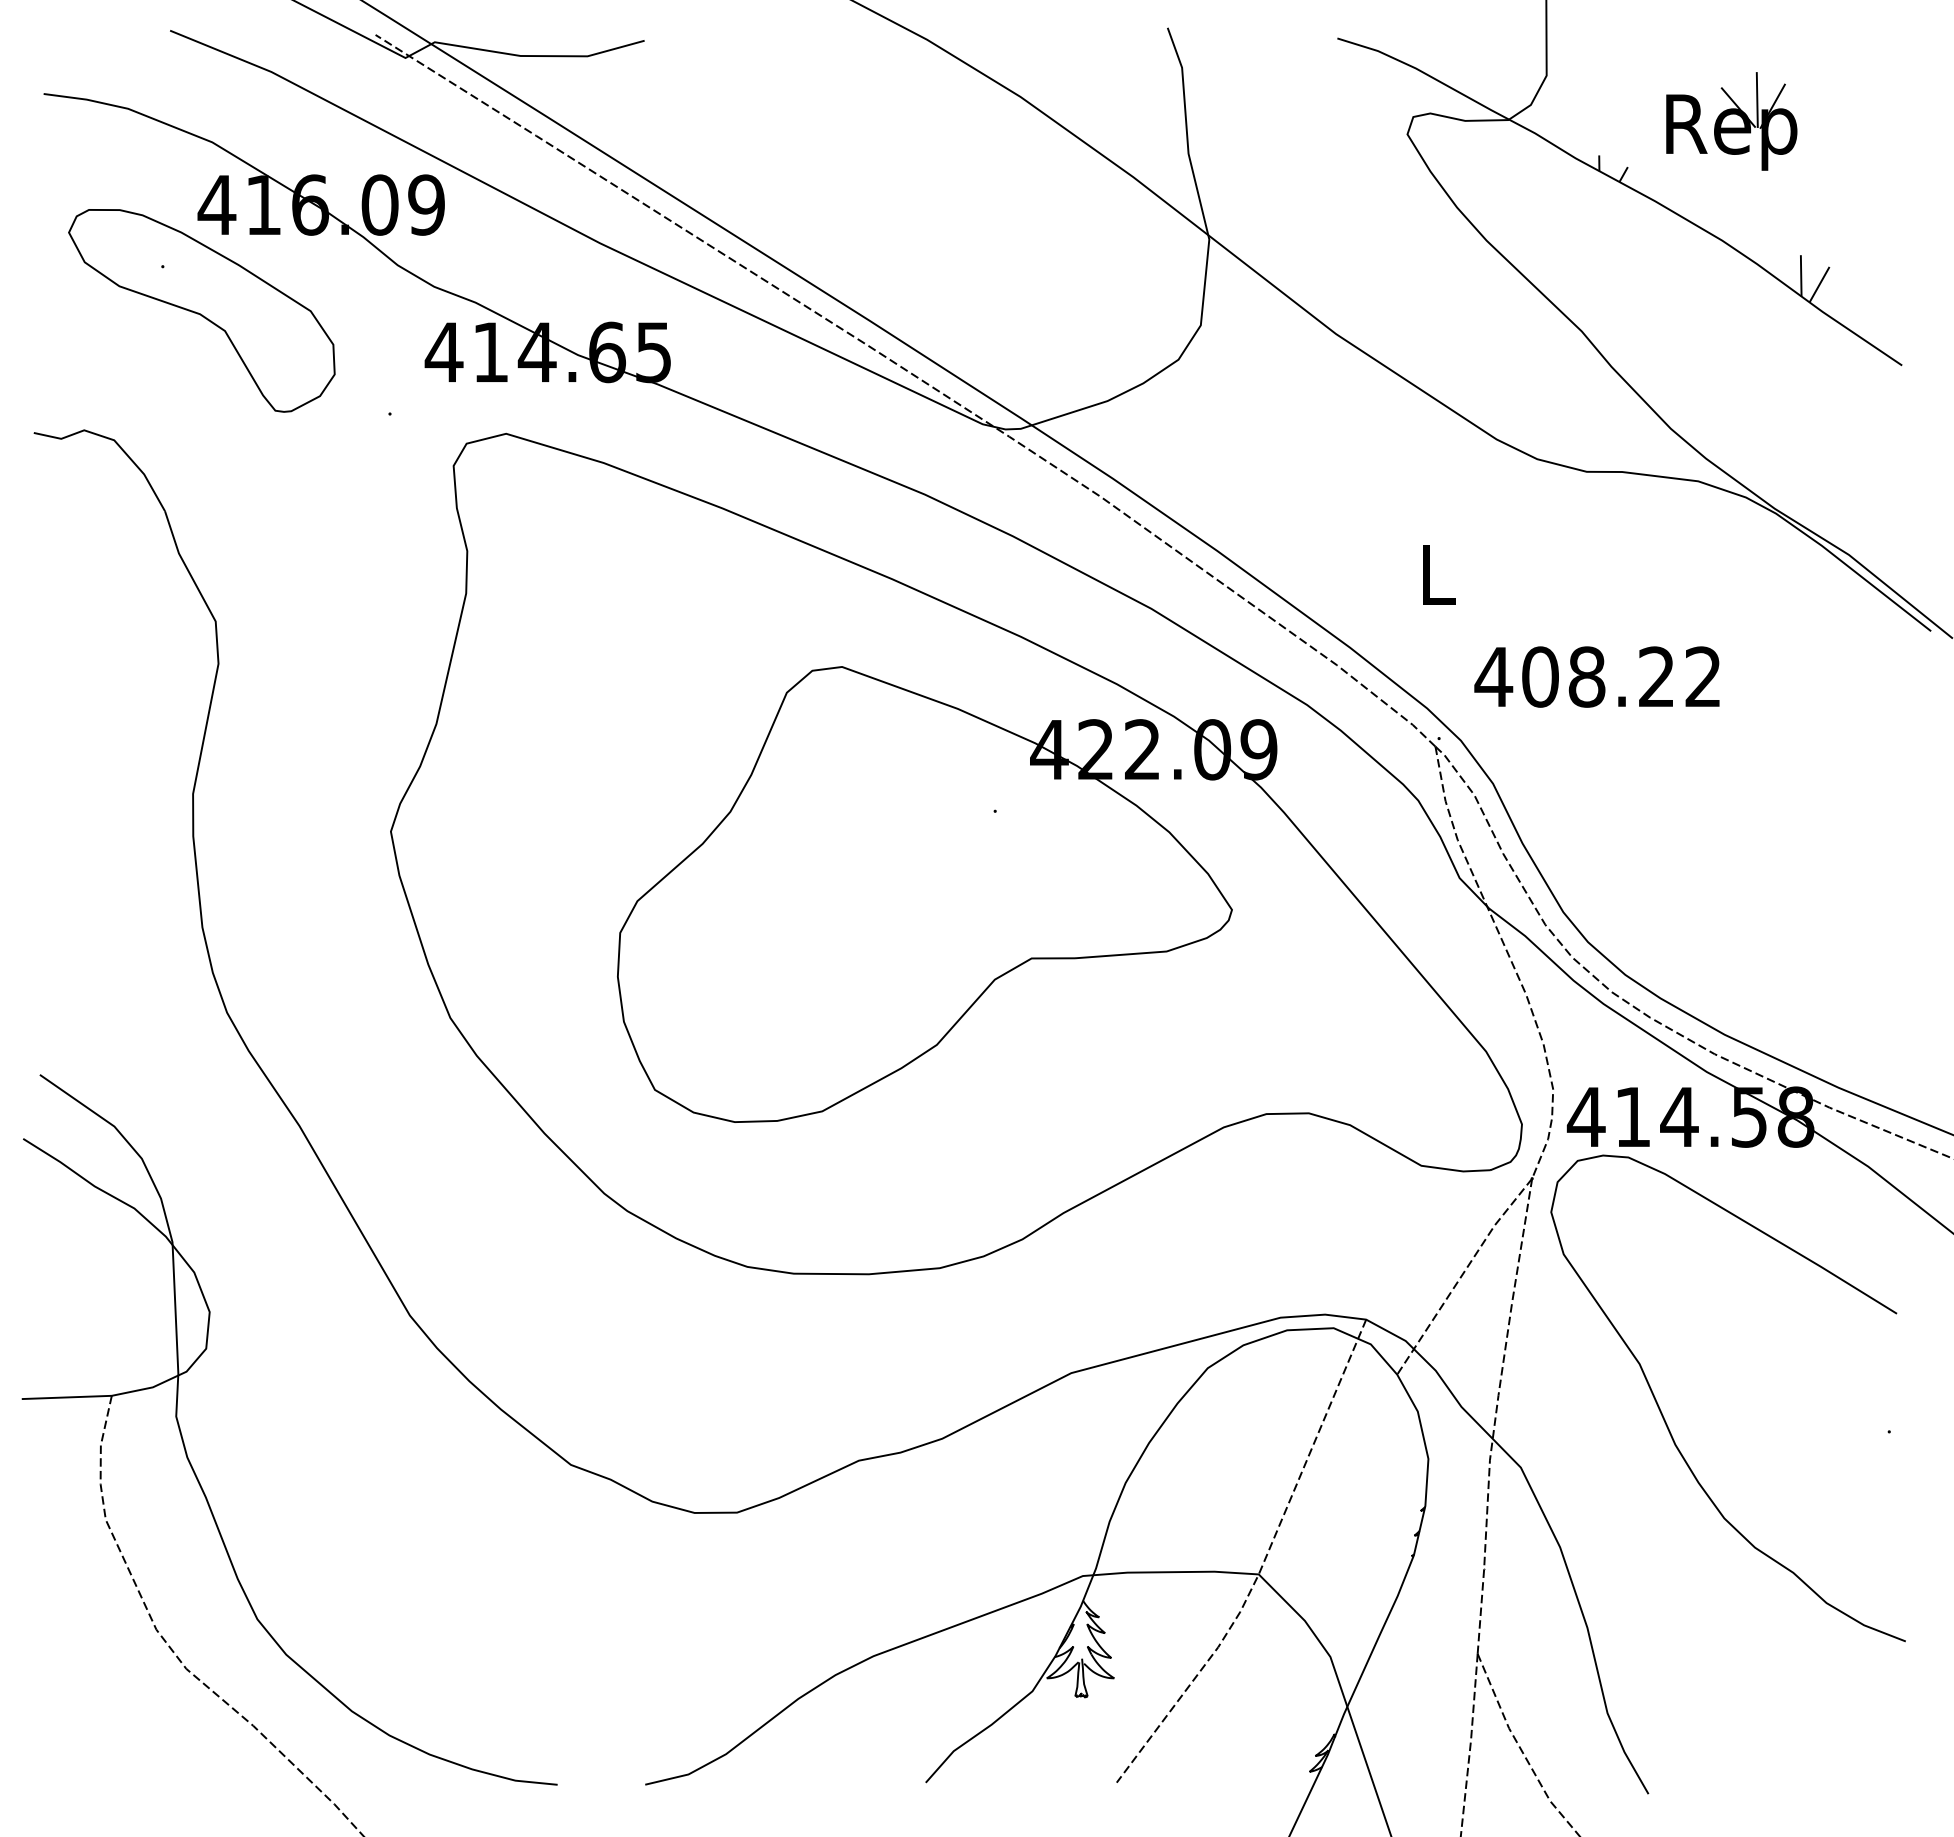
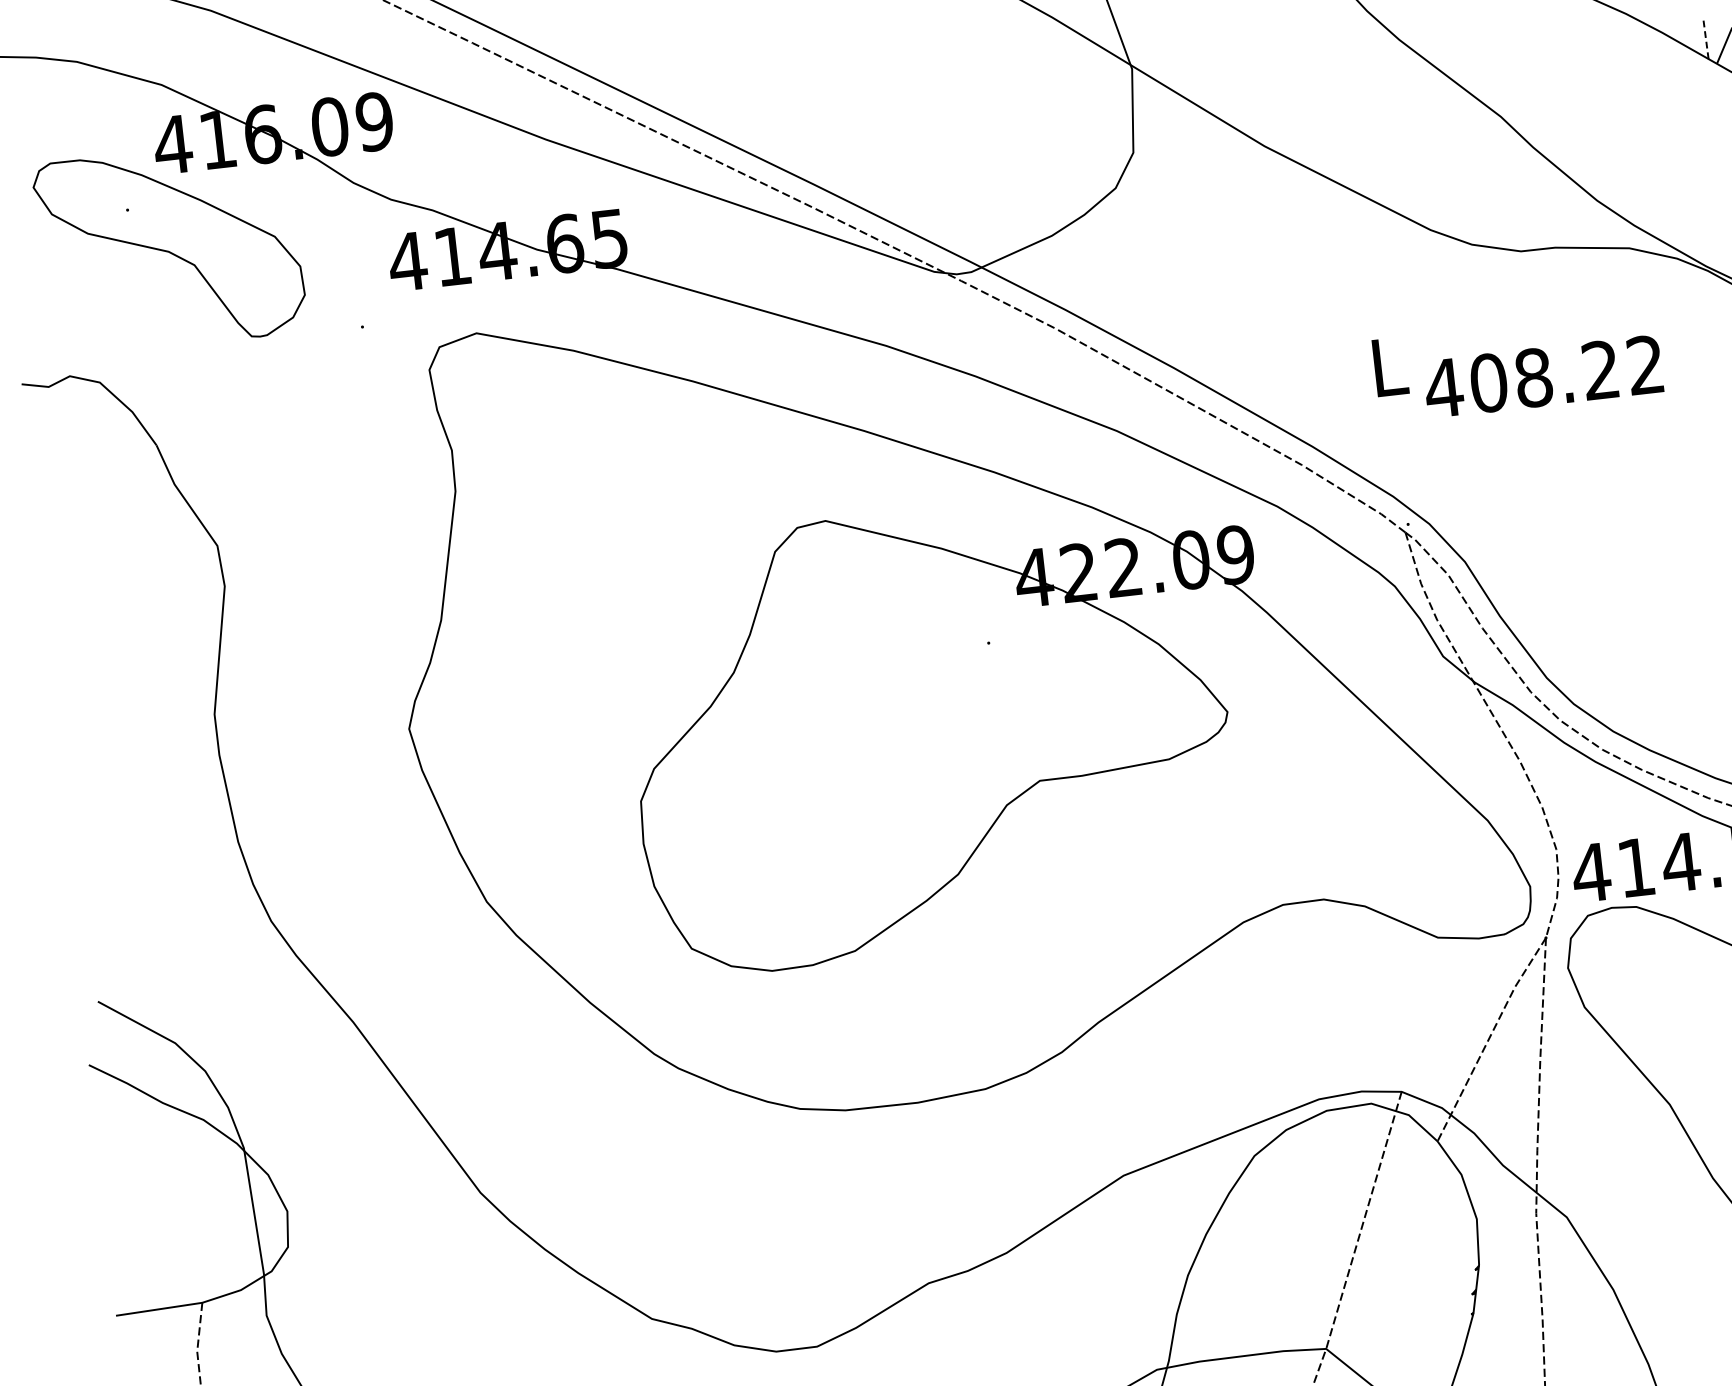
line: (1801, 275) -> (1706, 38), solid -> dashed
text: (1596, 676) -> (1542, 376), moved

